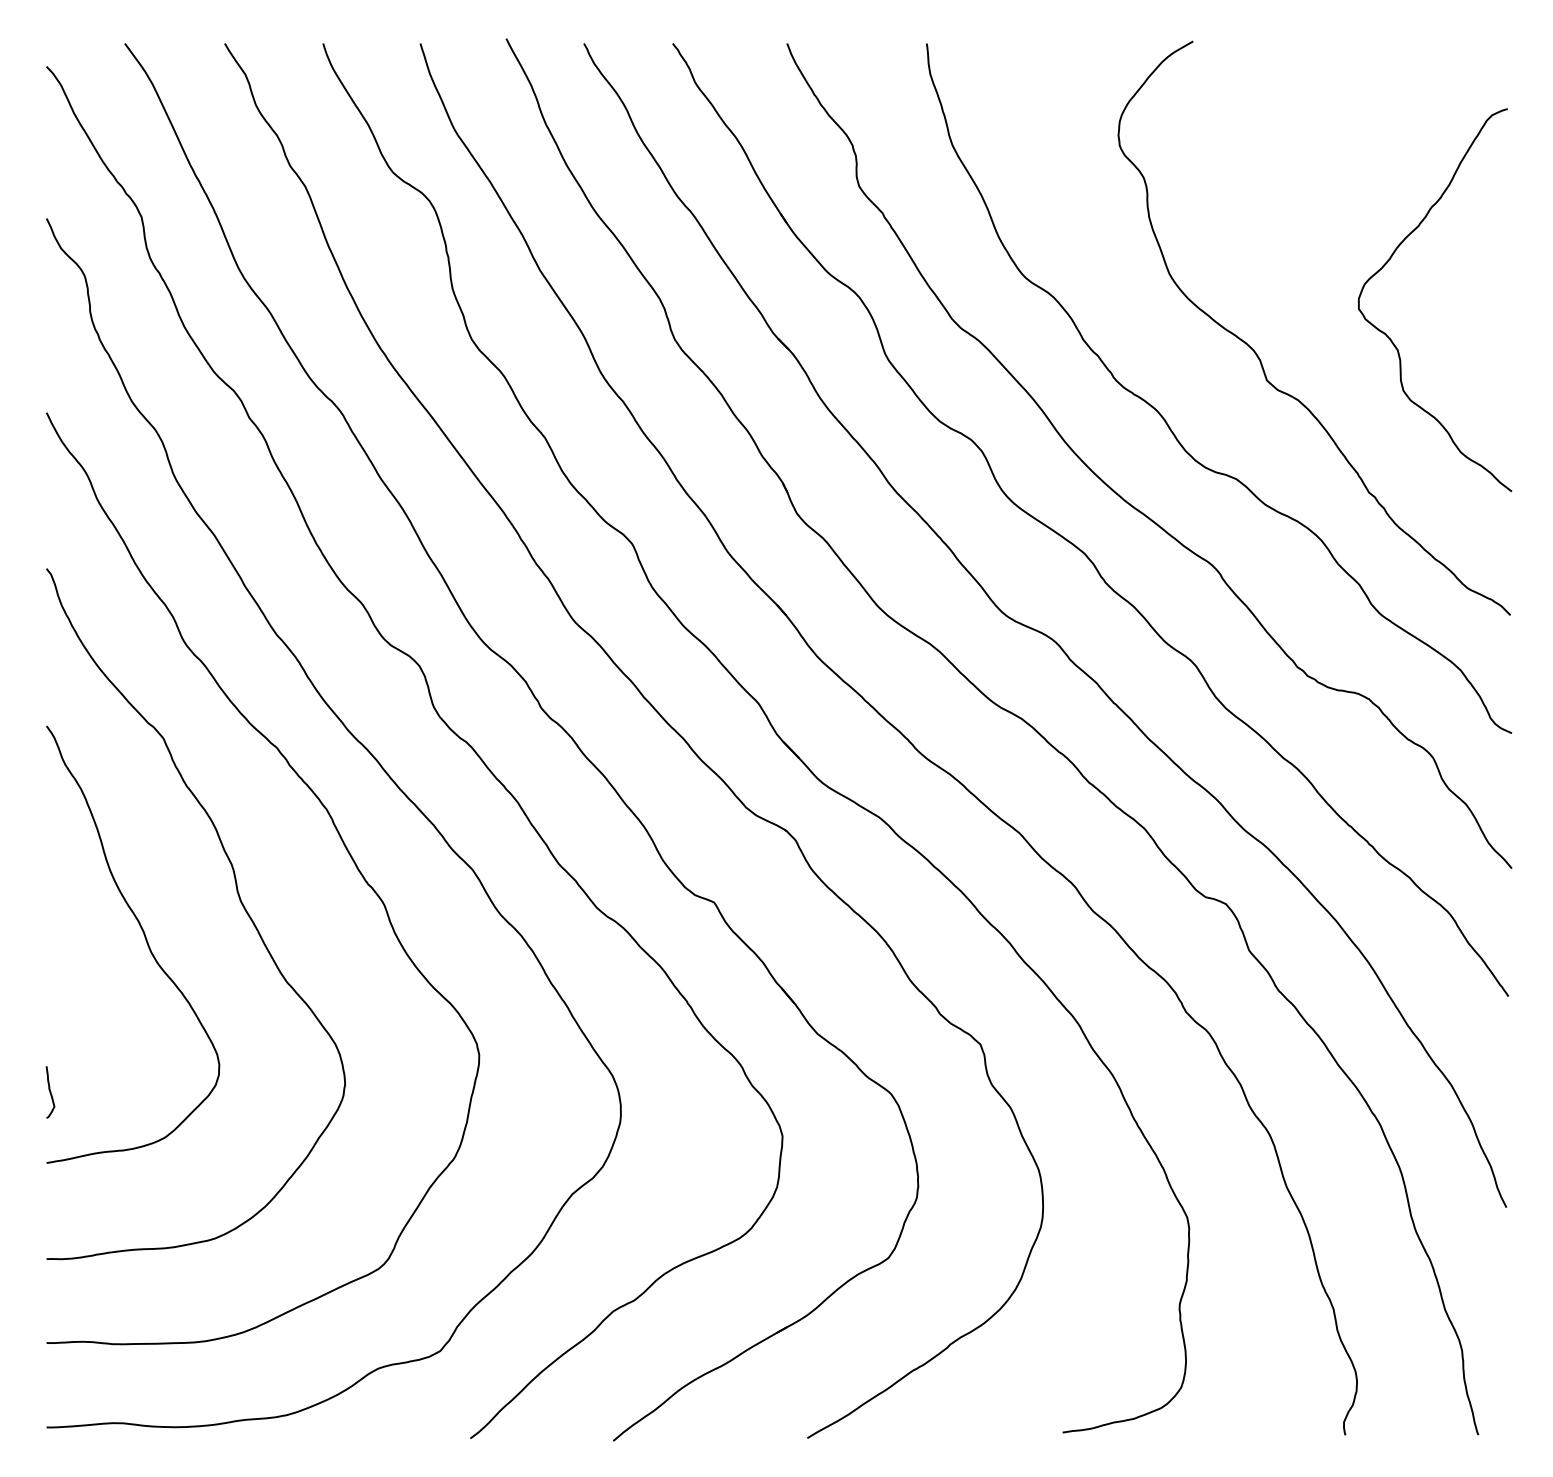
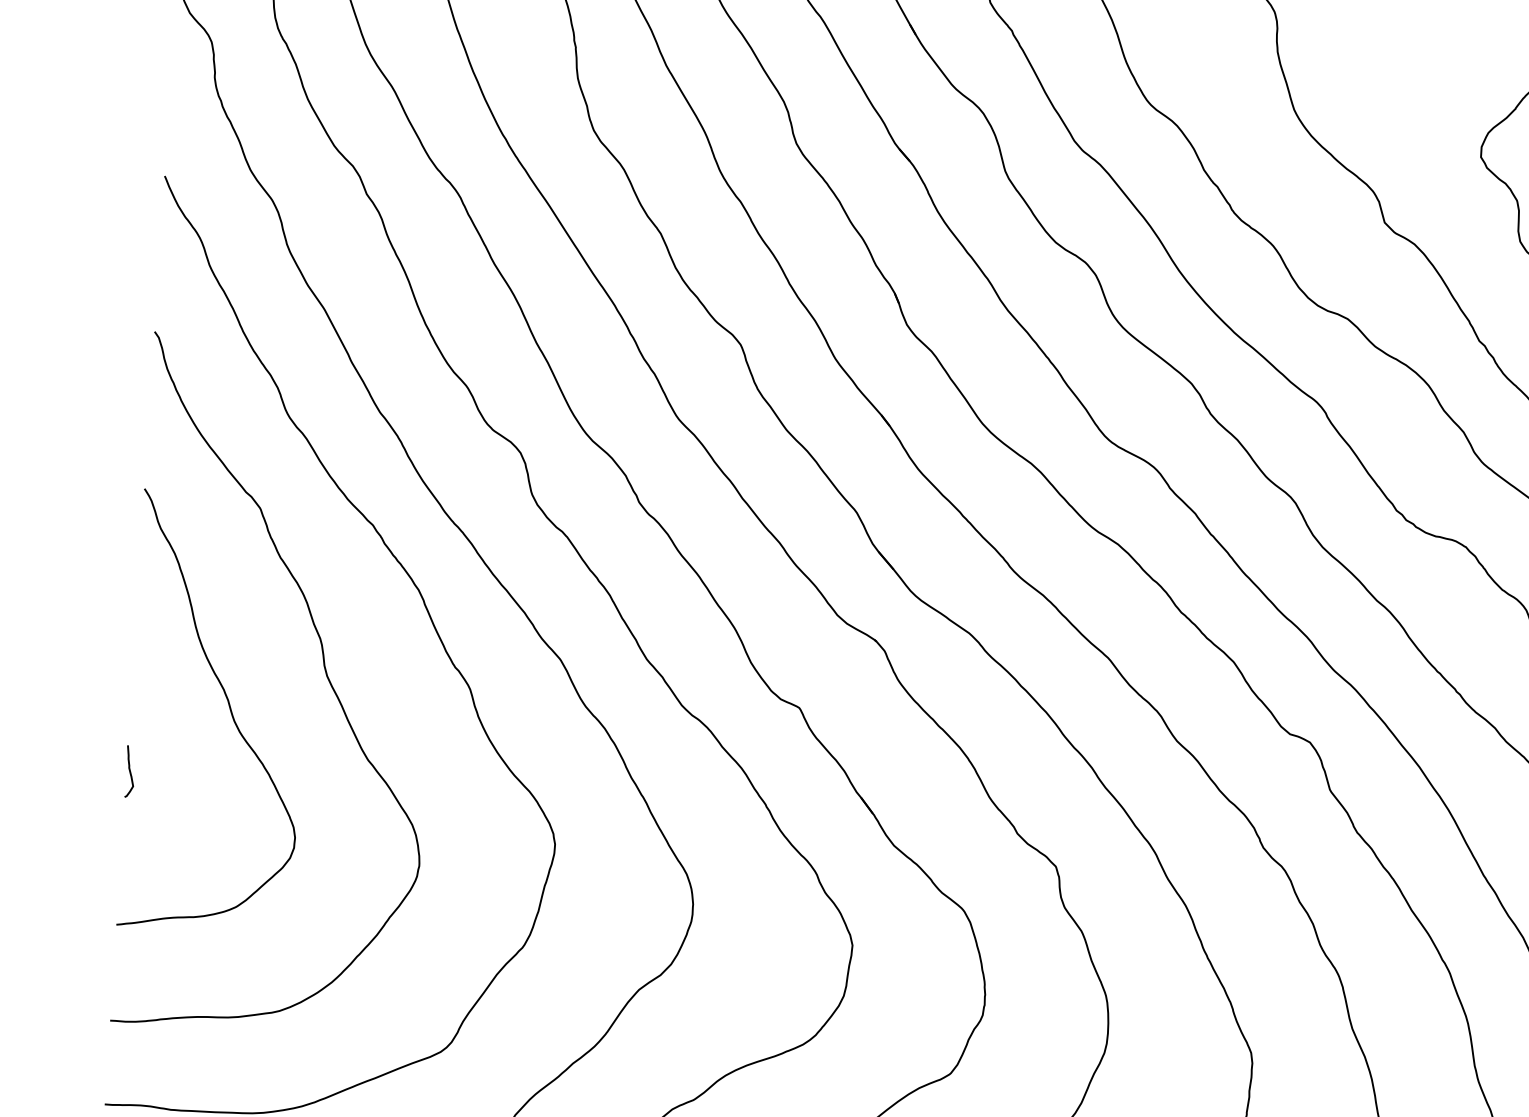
curve: (50, 1092) -> (130, 771), moved

